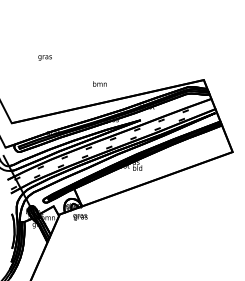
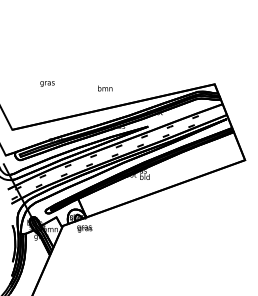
text: (45, 57) -> (47, 83), moved

